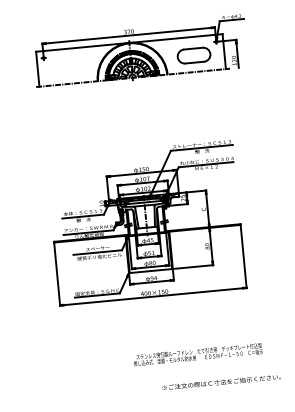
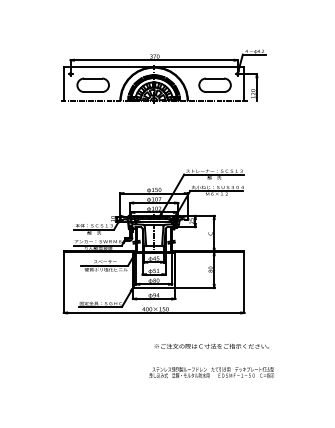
part: (67, 66) -> (92, 84), added
text: (197, 354) -> (211, 372), moved
text: (221, 382) -> (211, 346), moved

